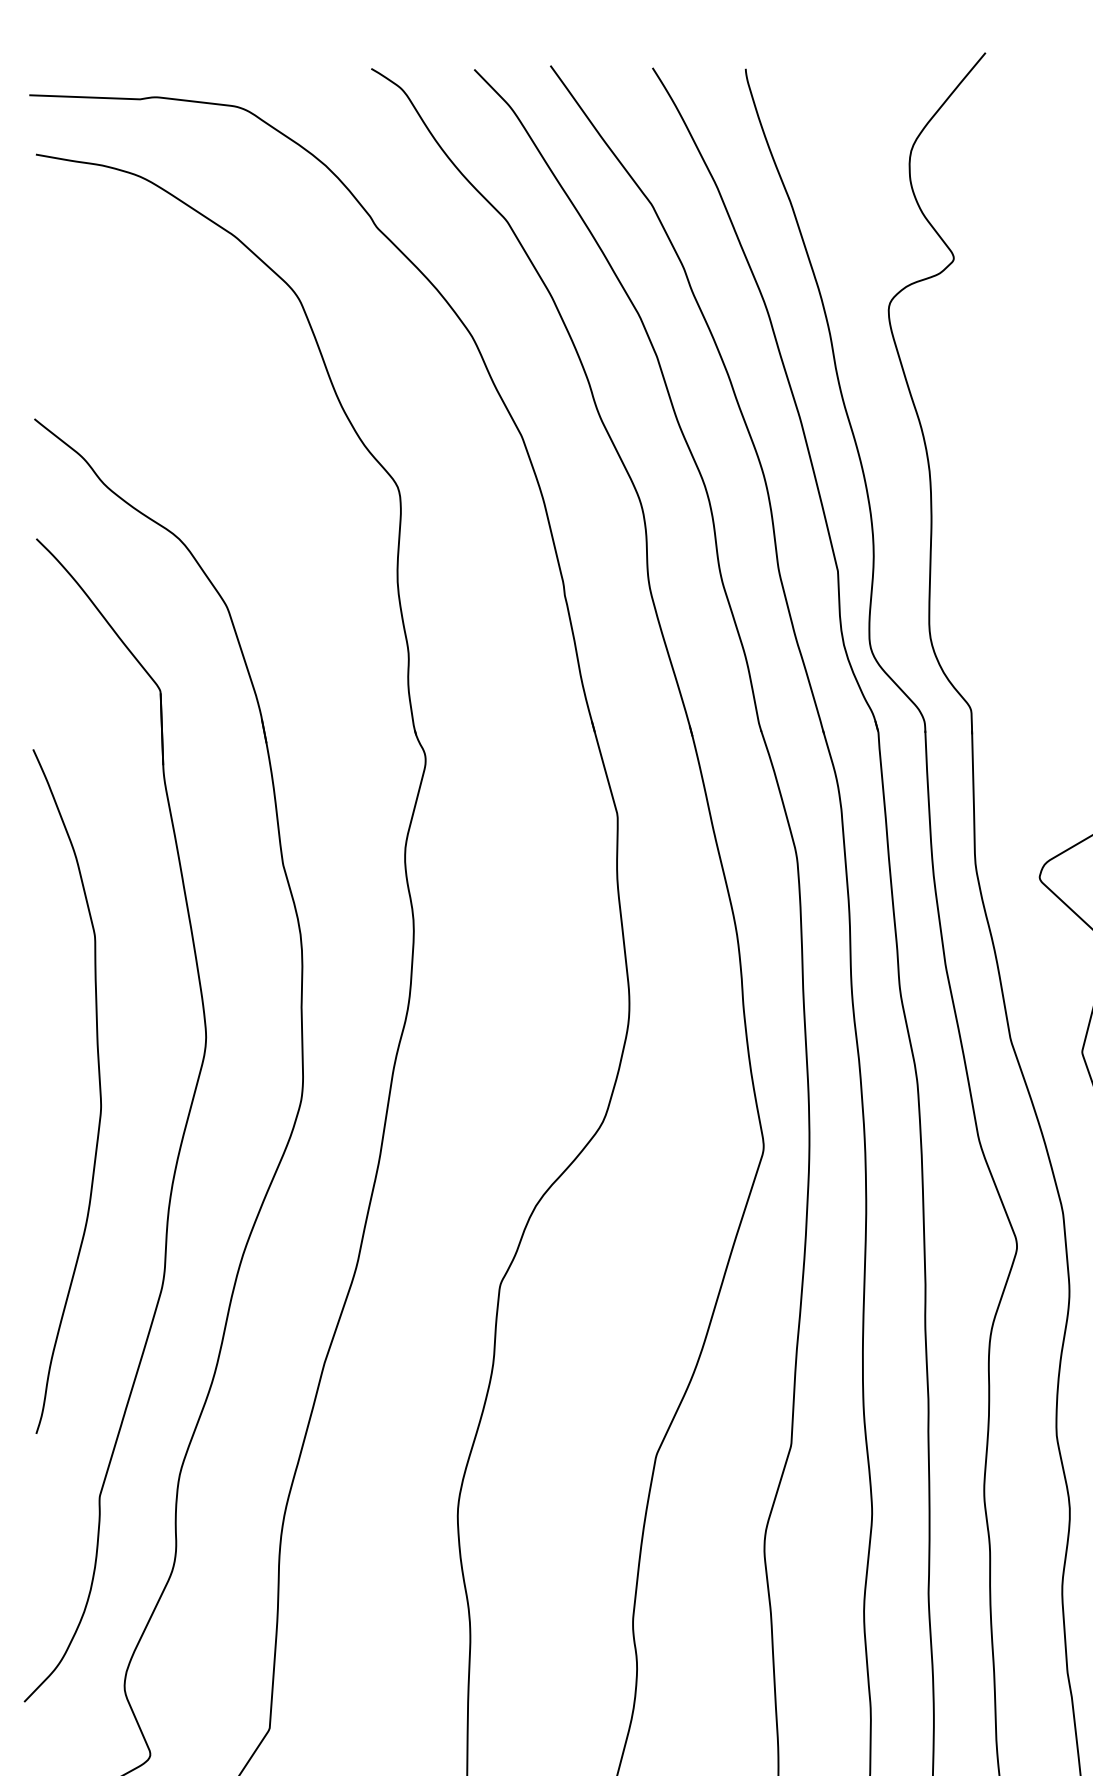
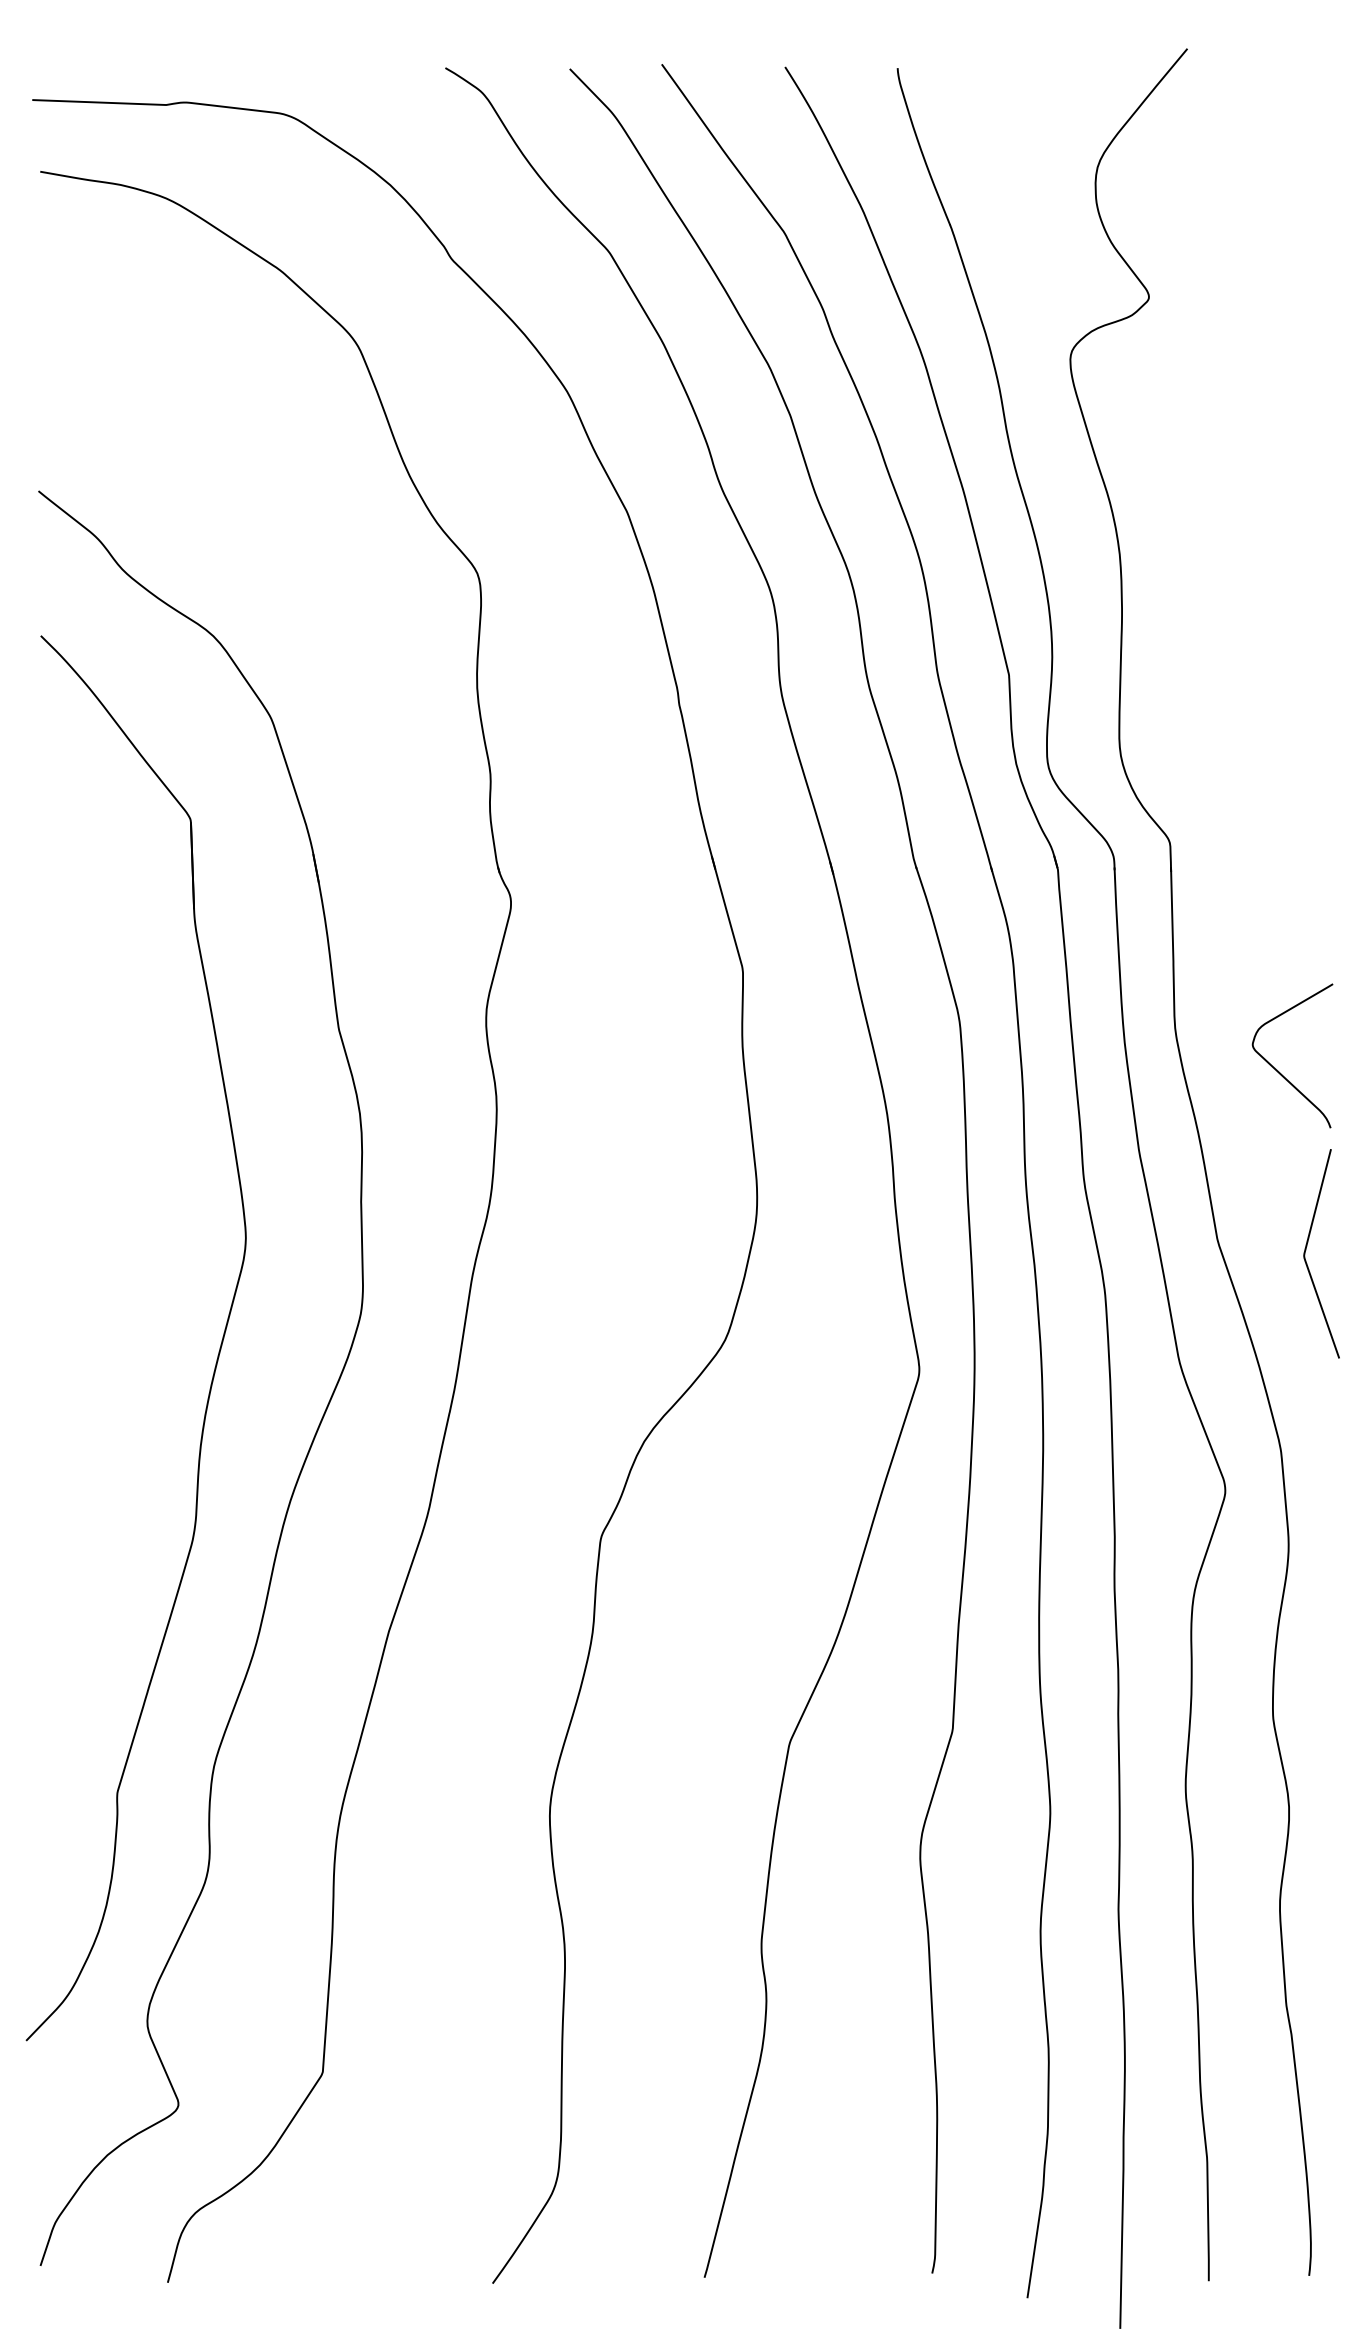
curve: (99, 1085) -> (116, 1296), removed

